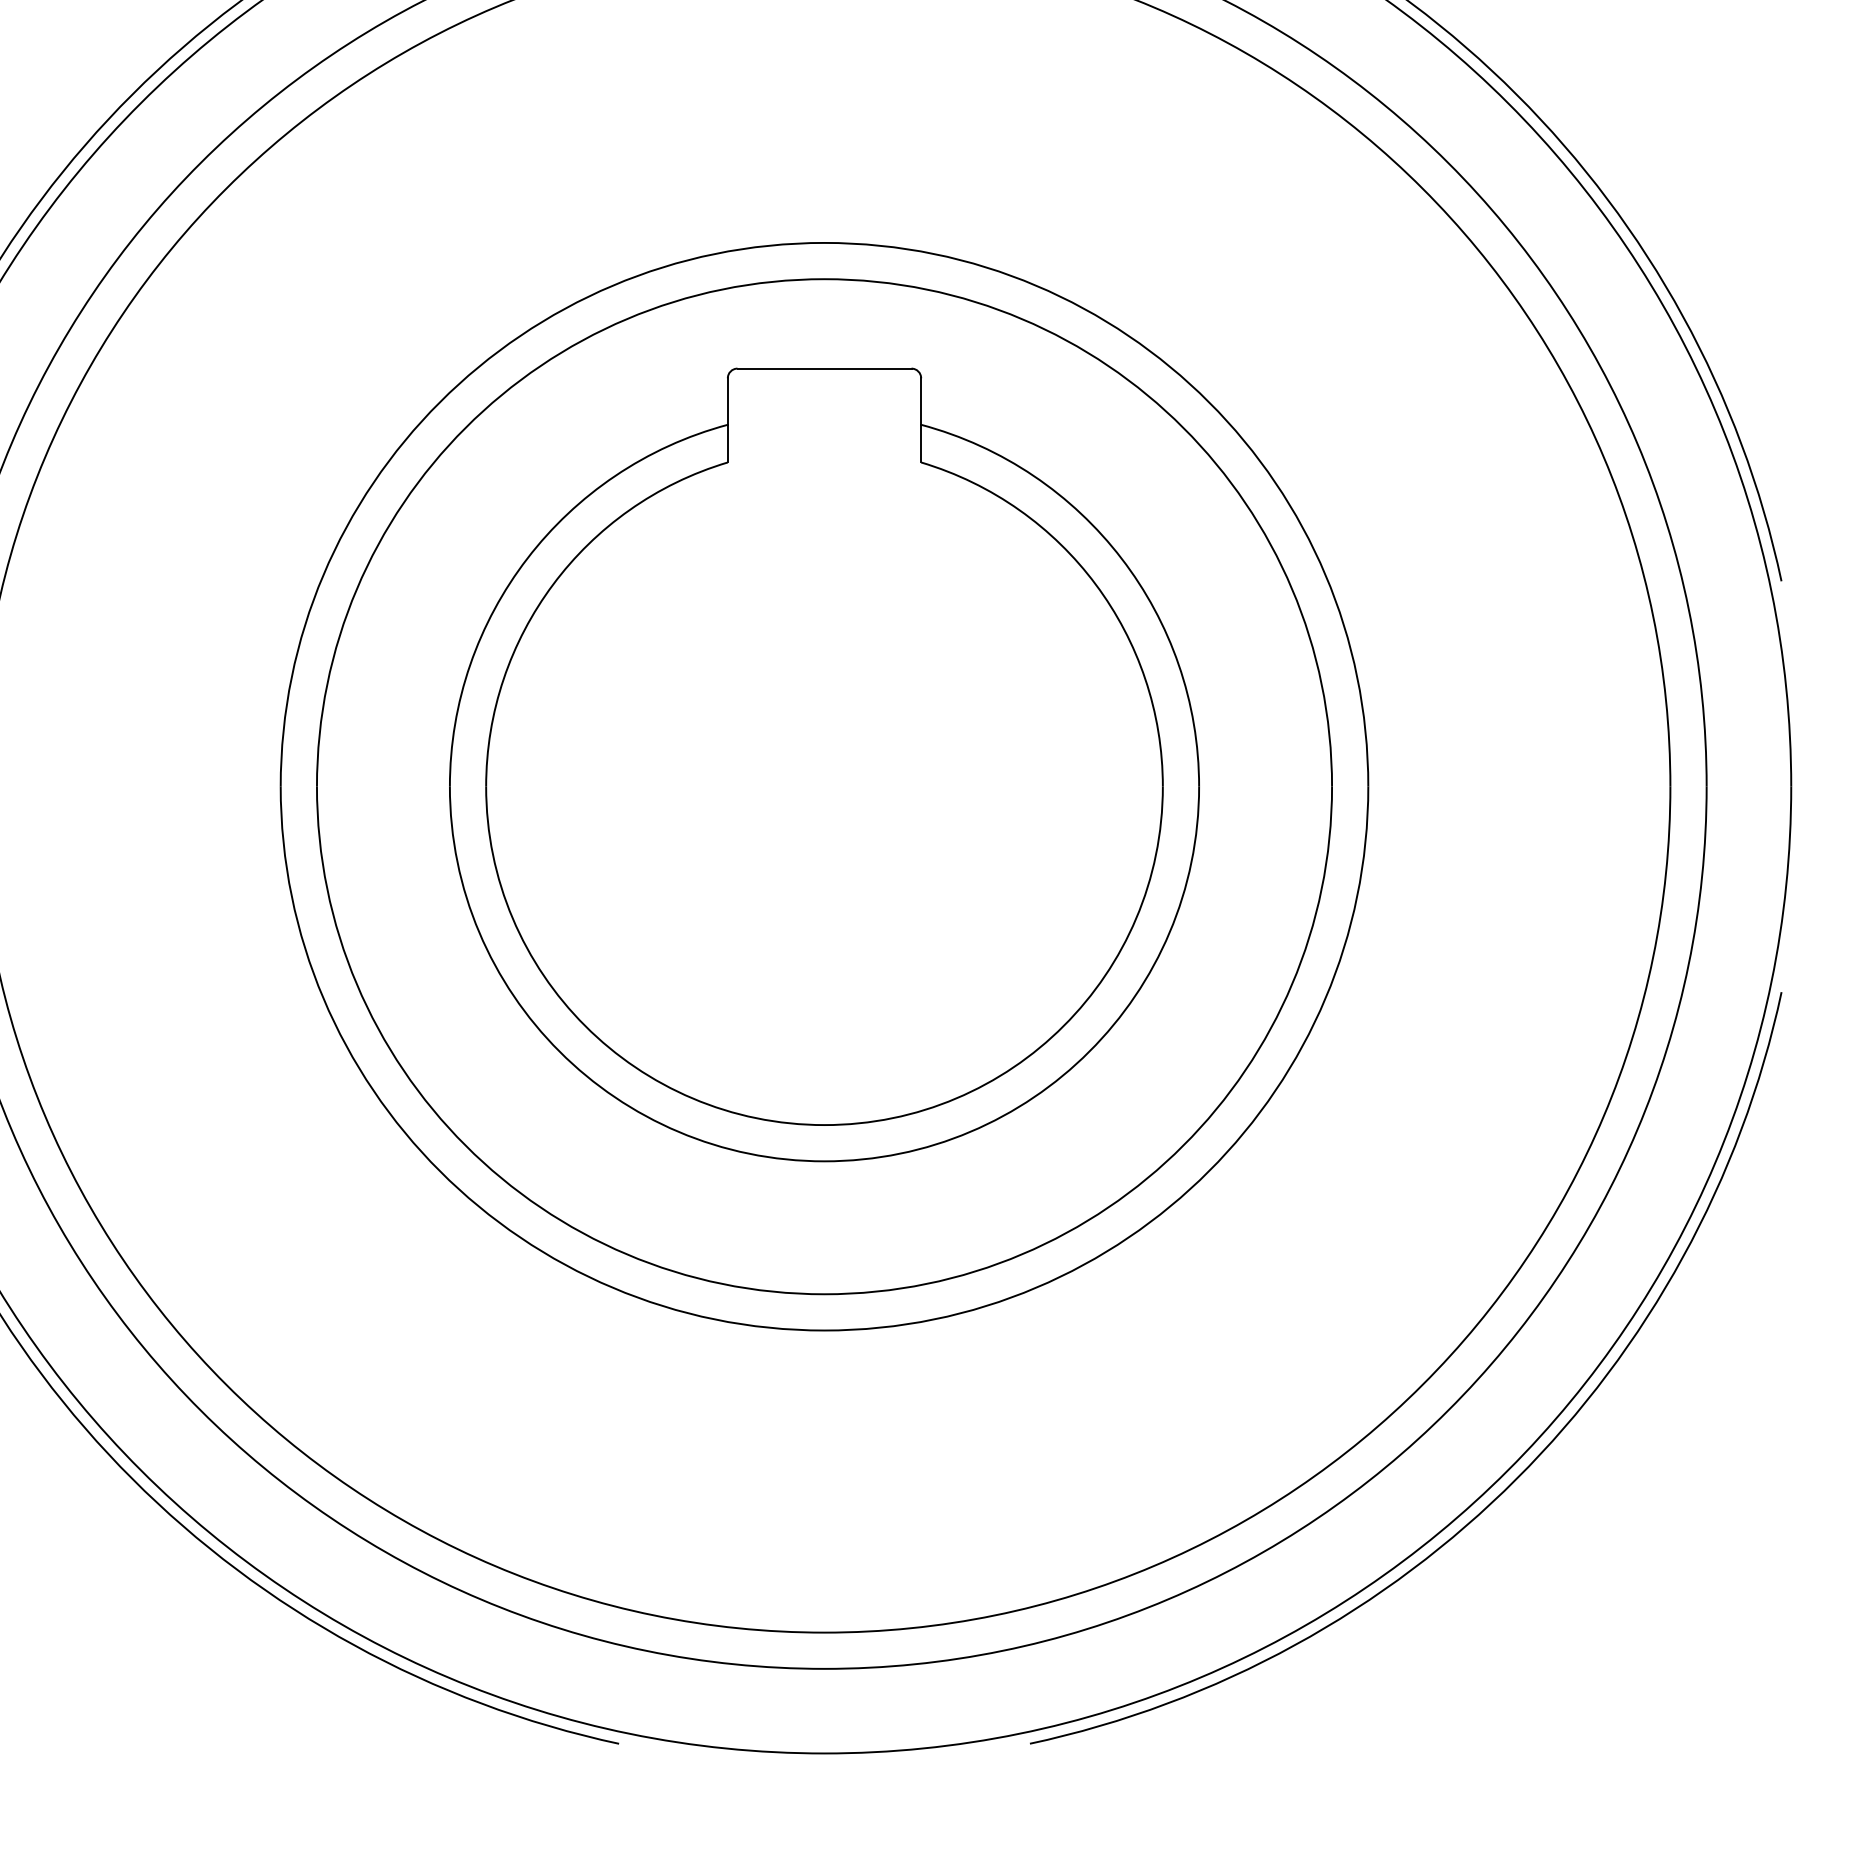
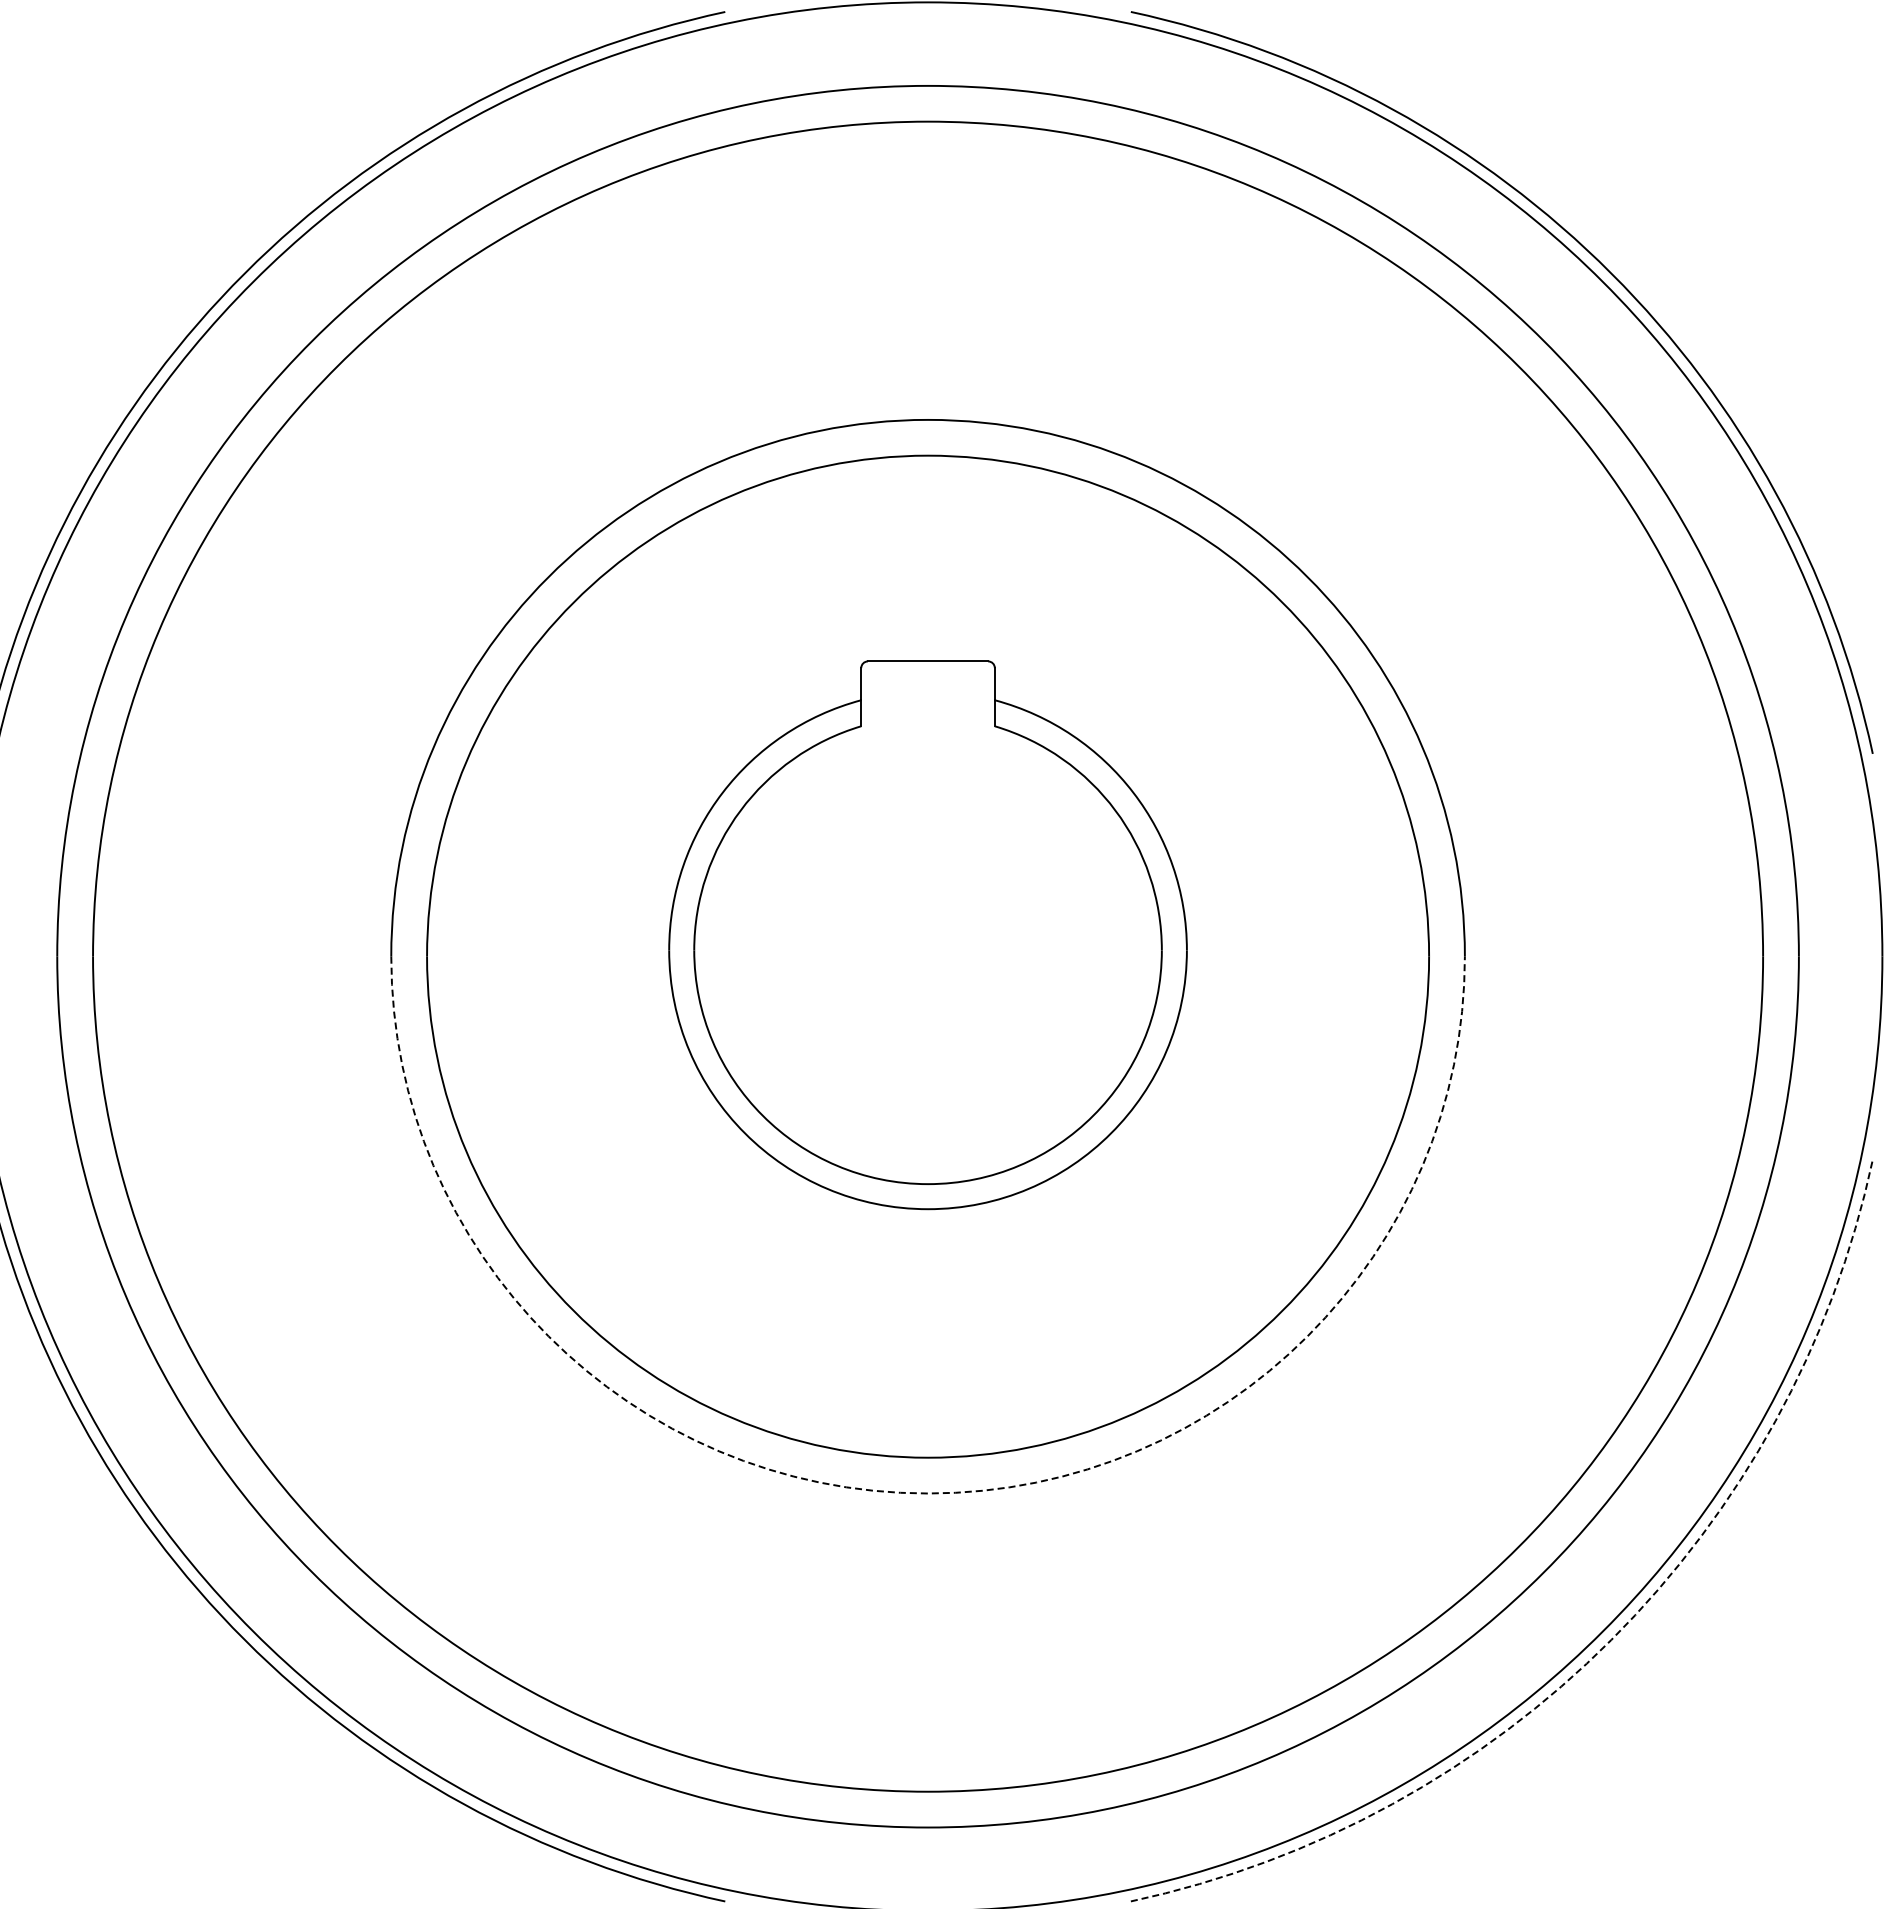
part: (823, 765) -> (927, 935), size x0.7
arc: (824, 1330) -> (928, 1493), solid -> dashed
arc: (1516, 1478) -> (1611, 1639), solid -> dashed

